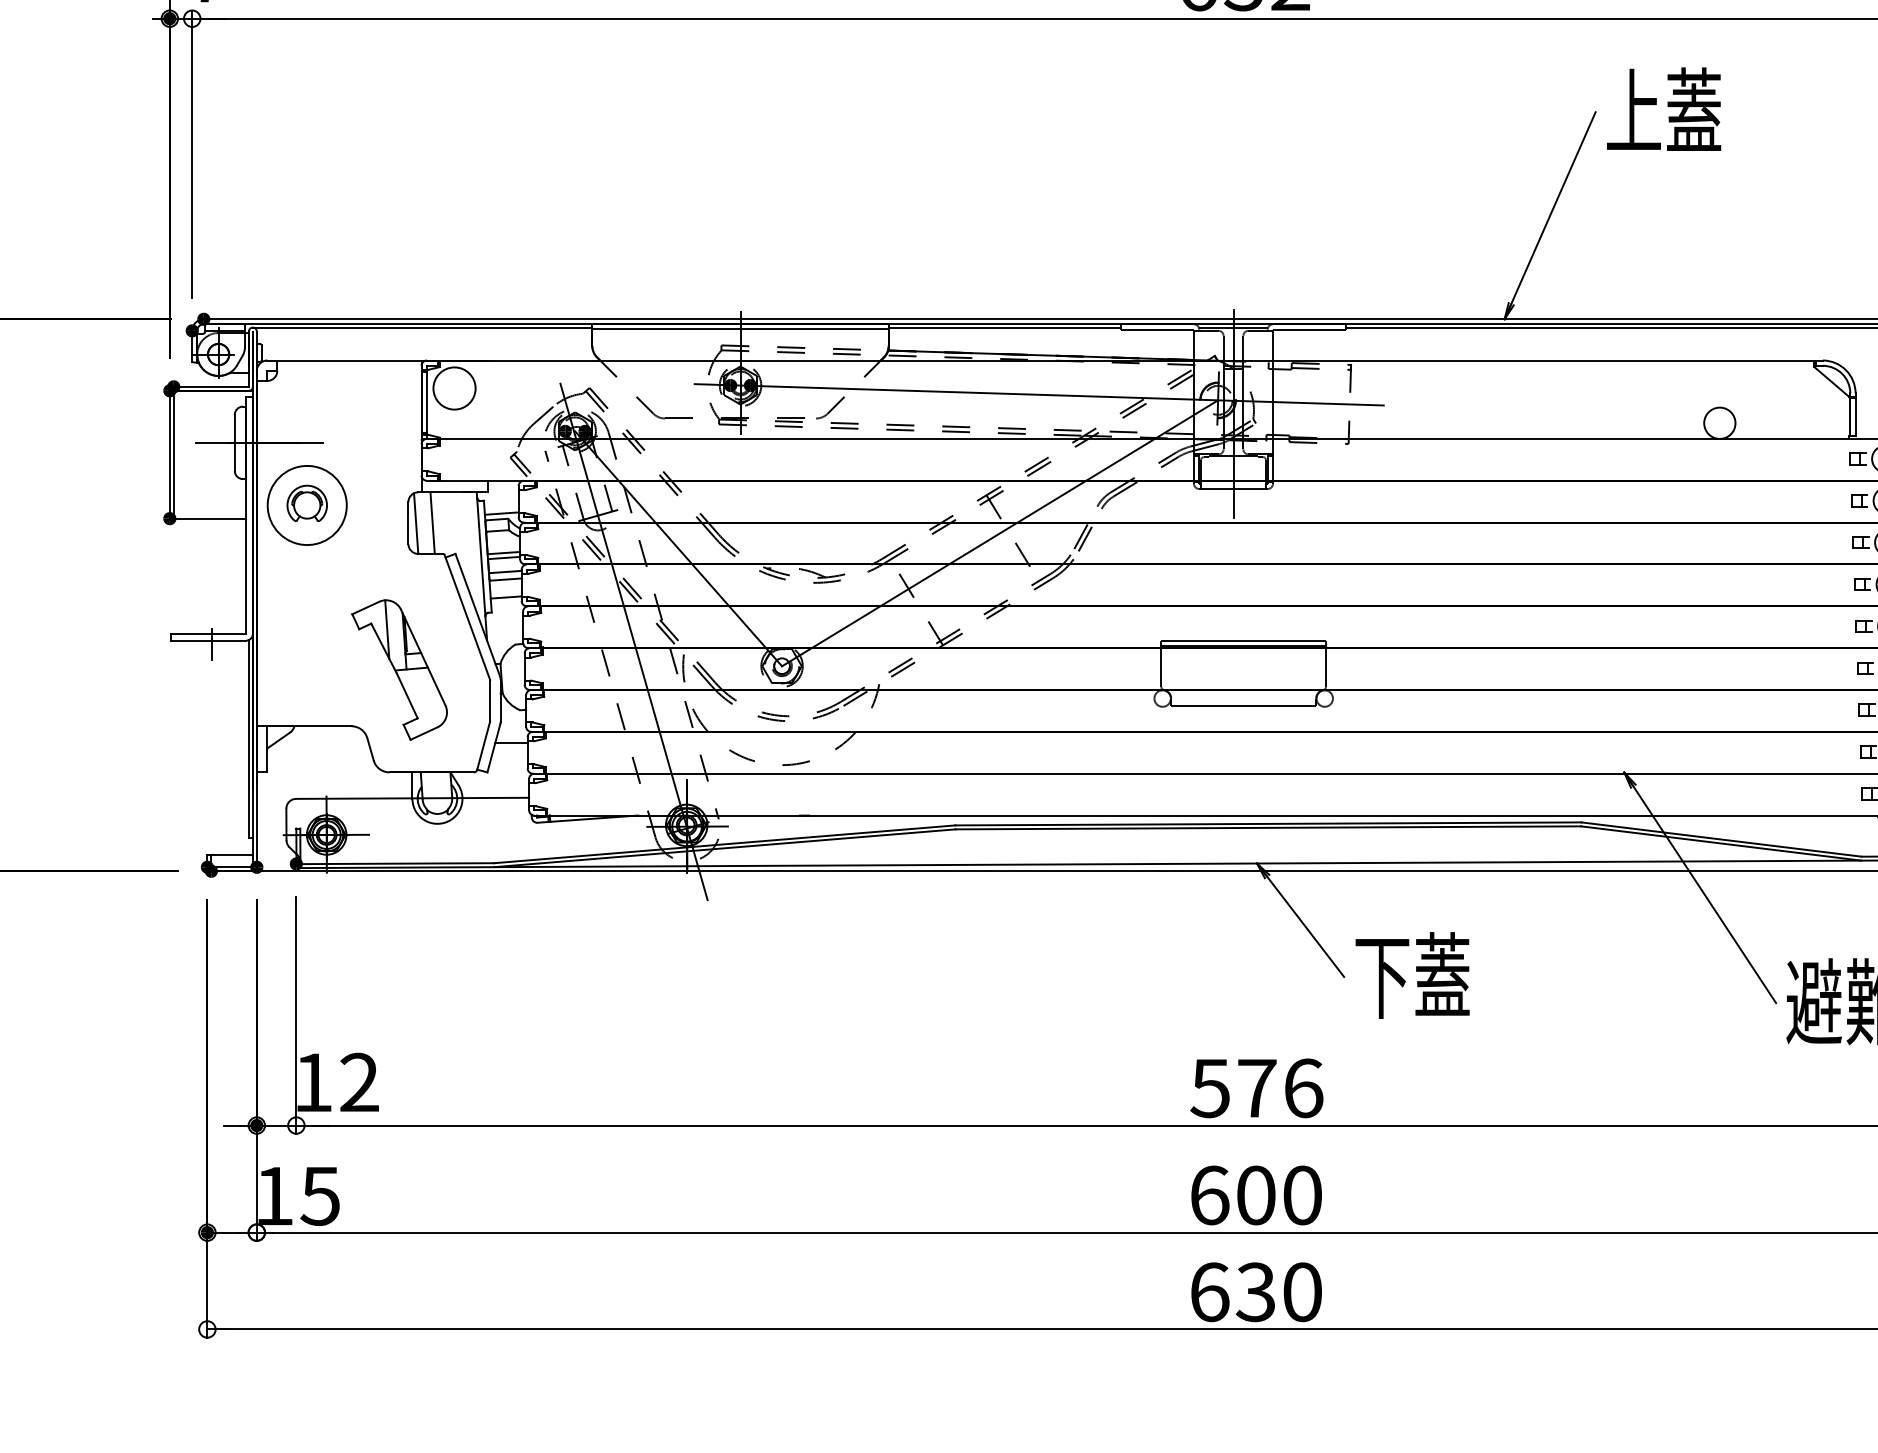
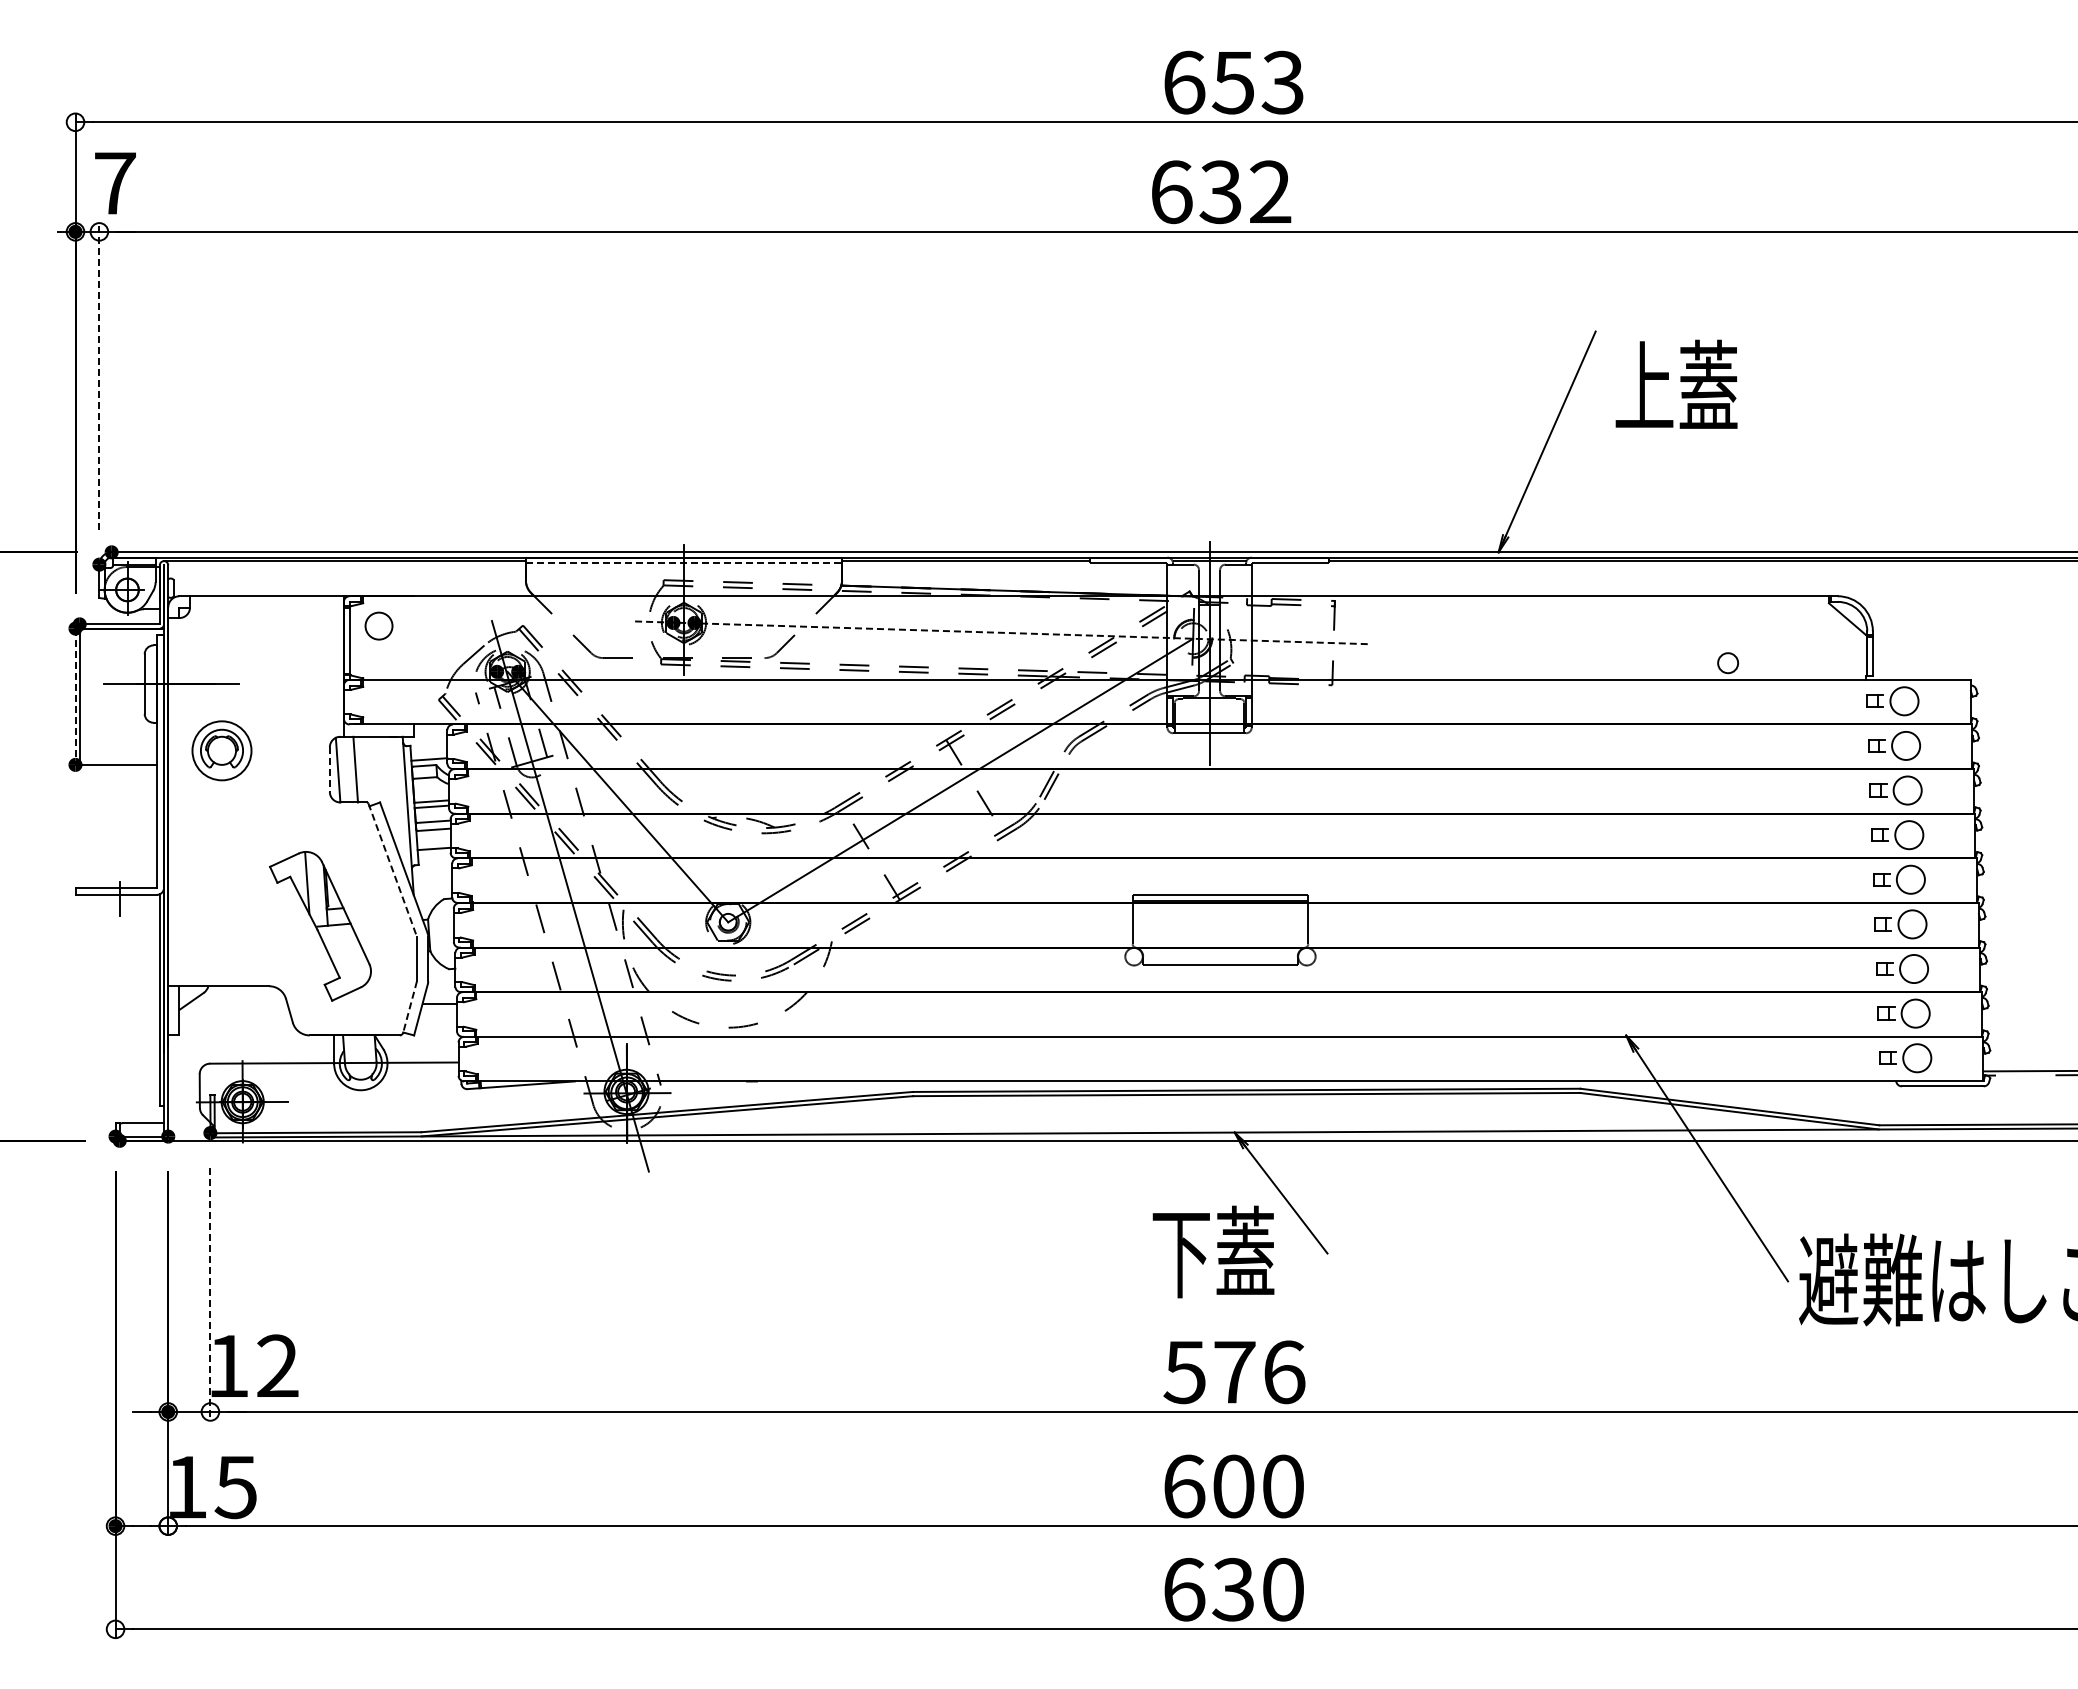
text: (1663, 108) -> (1676, 383), moved
line: (192, 153) -> (99, 375), solid -> dashed
line: (741, 328) -> (684, 562), solid -> dashed
circle: (454, 387) -> (378, 625), size x0.6
line: (1039, 394) -> (1002, 632), solid -> dashed
circle: (1719, 422) -> (1727, 662), size x0.6
line: (169, 455) -> (75, 697), solid -> dashed
circle: (306, 505) -> (221, 750), size x0.7
line: (408, 523) -> (329, 770), solid -> dashed
line: (467, 617) -> (392, 870), solid -> dashed
line: (484, 746) -> (410, 1007), solid -> dashed
text: (1412, 975) -> (1213, 1251), moved
line: (296, 1015) -> (210, 1294), solid -> dashed

